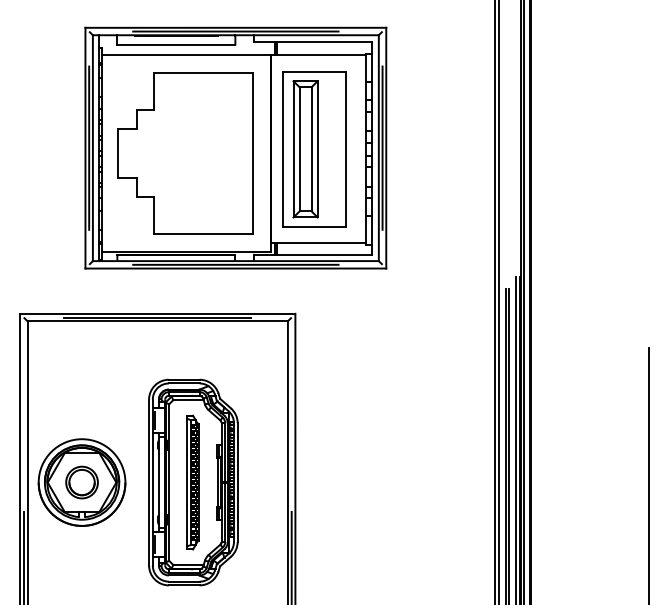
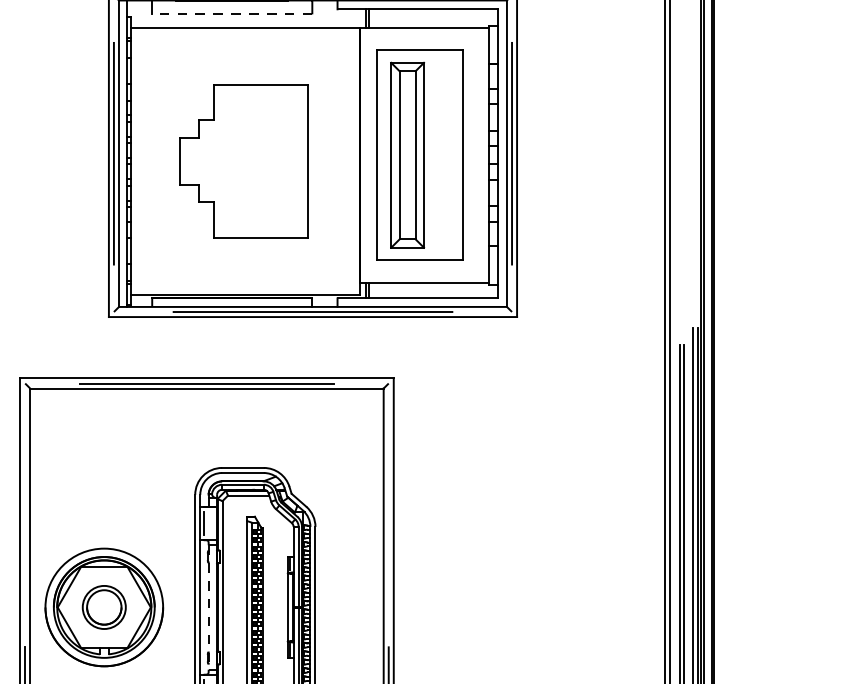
line: (176, 45) -> (232, 14), solid -> dashed
part: (185, 153) -> (244, 160), size x0.7
line: (159, 482) -> (209, 607), solid -> dashed

